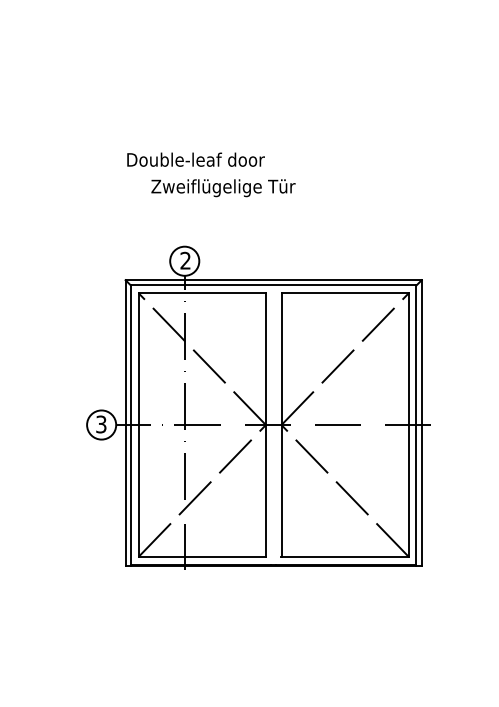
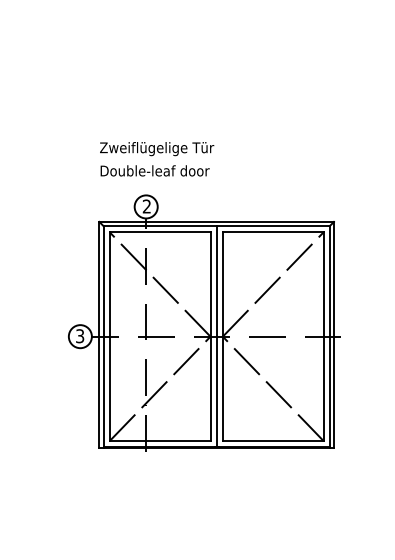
text: (195, 159) -> (154, 170), moved
text: (223, 188) -> (157, 149), moved
line: (273, 424) -> (216, 336), added

